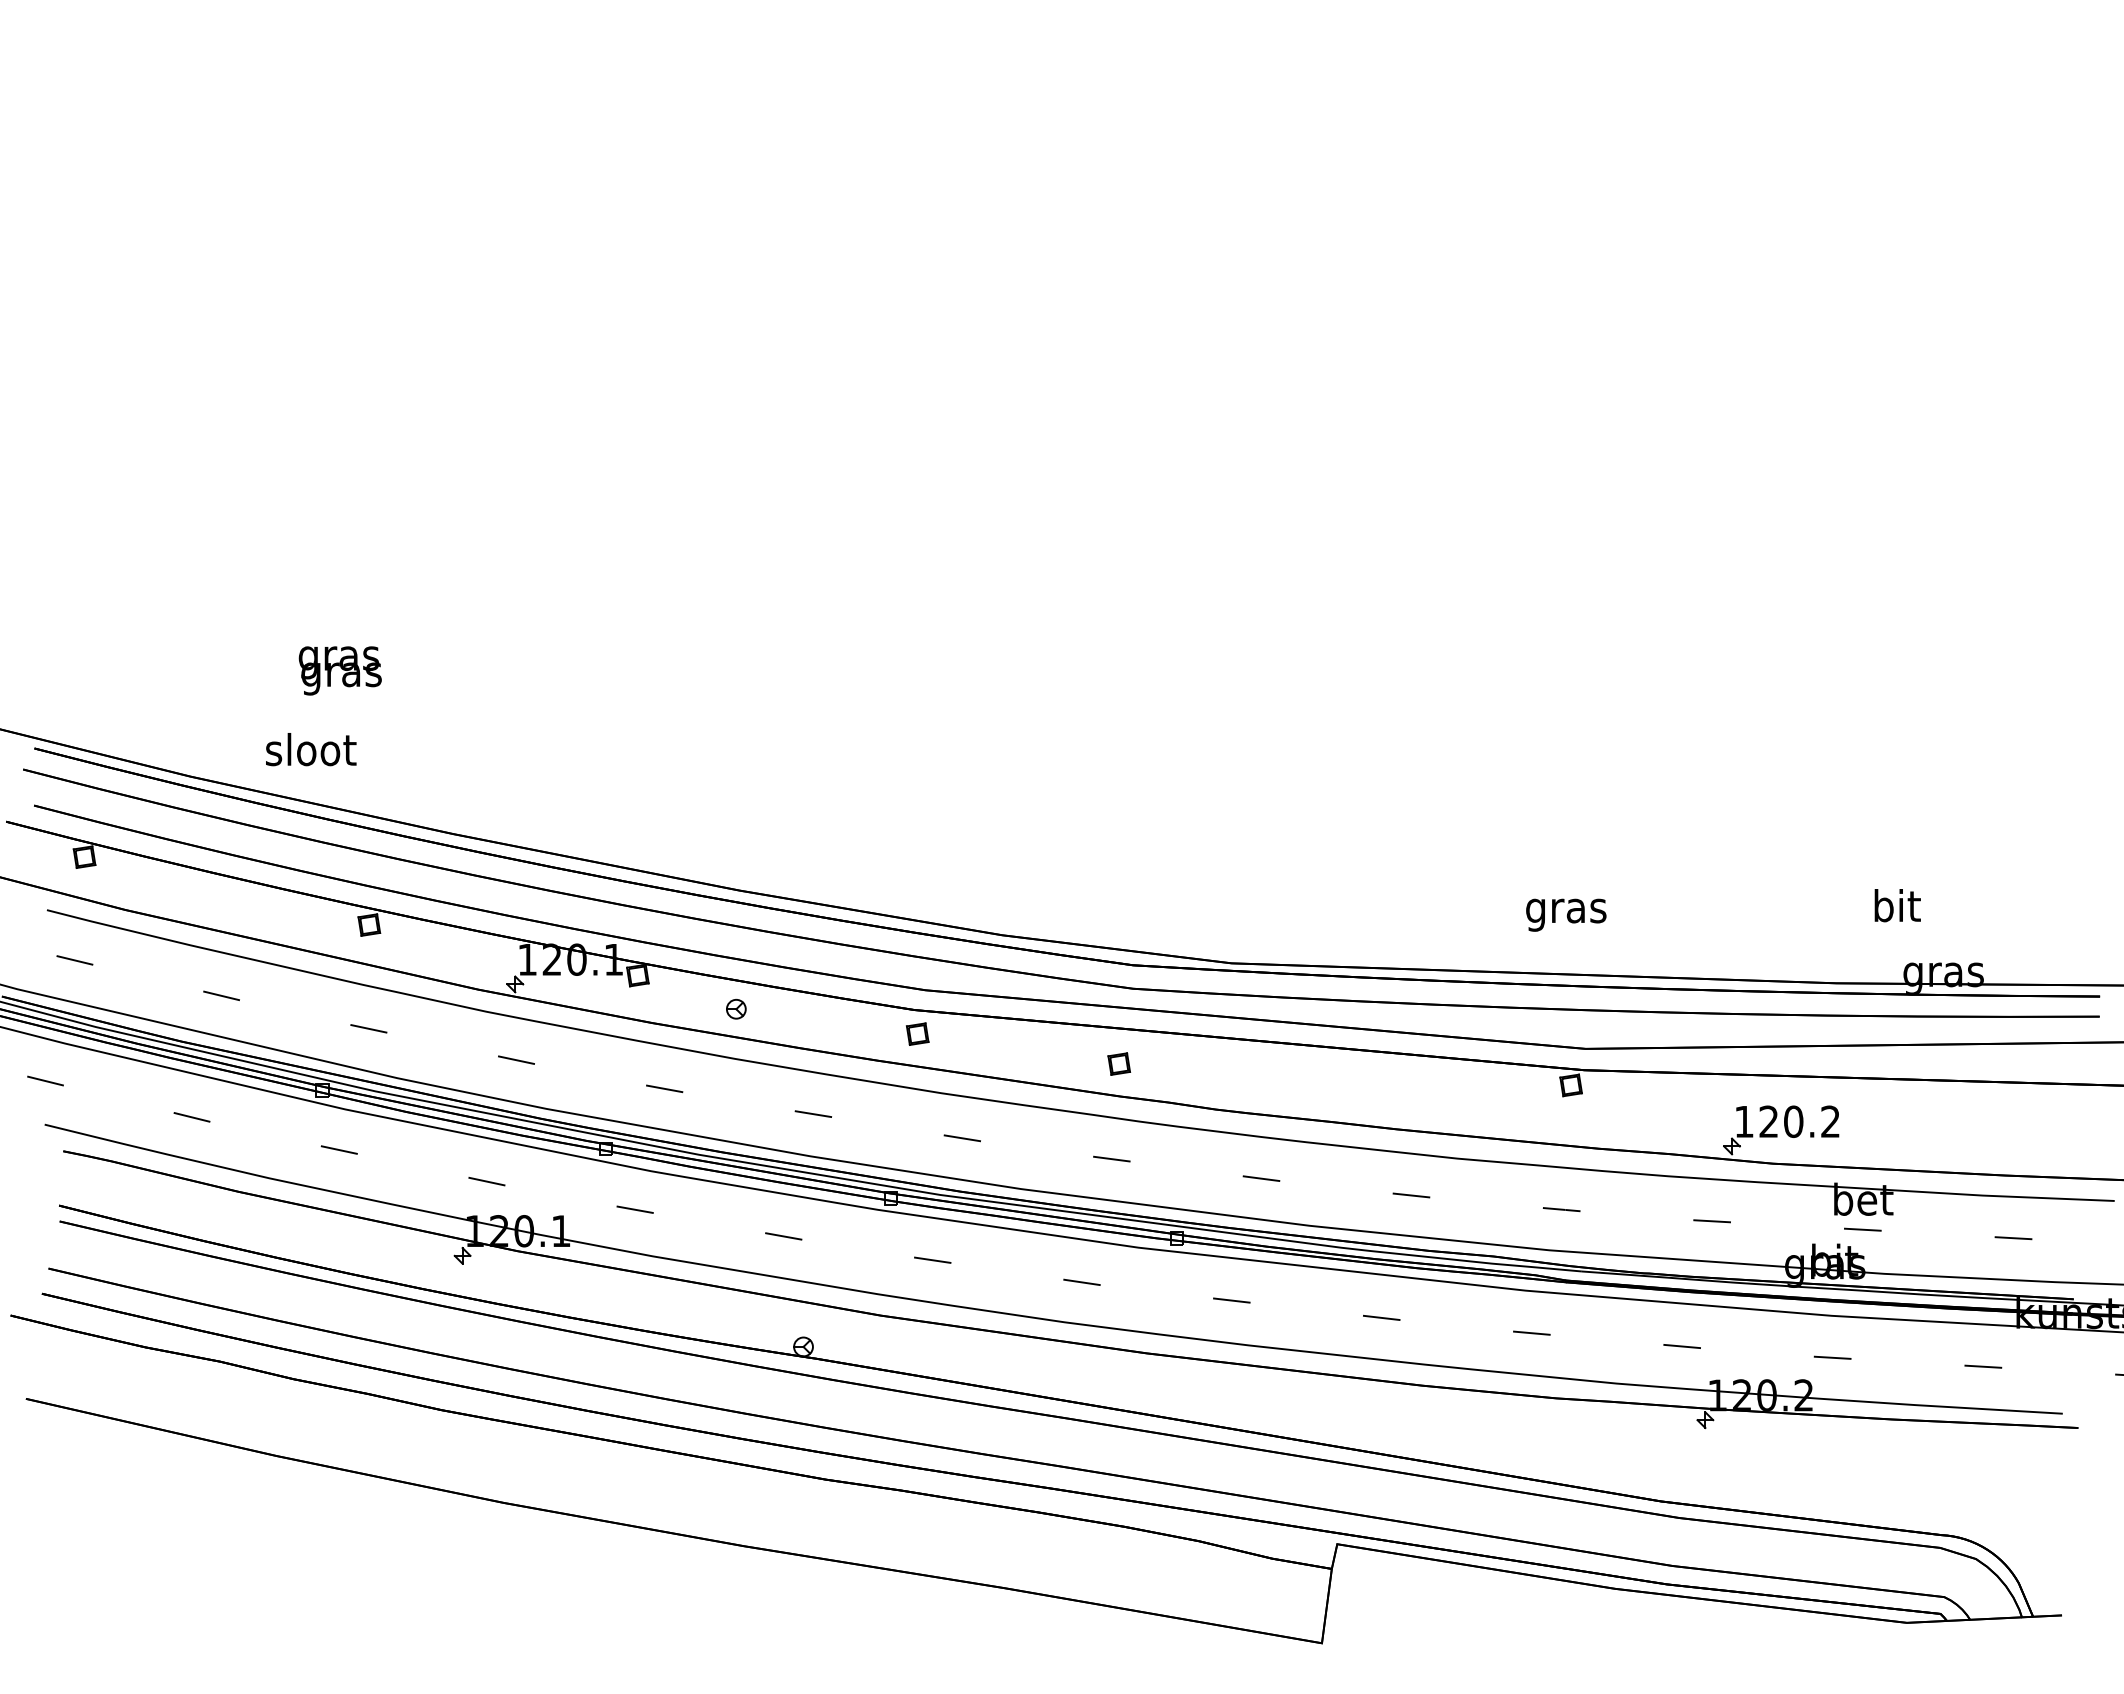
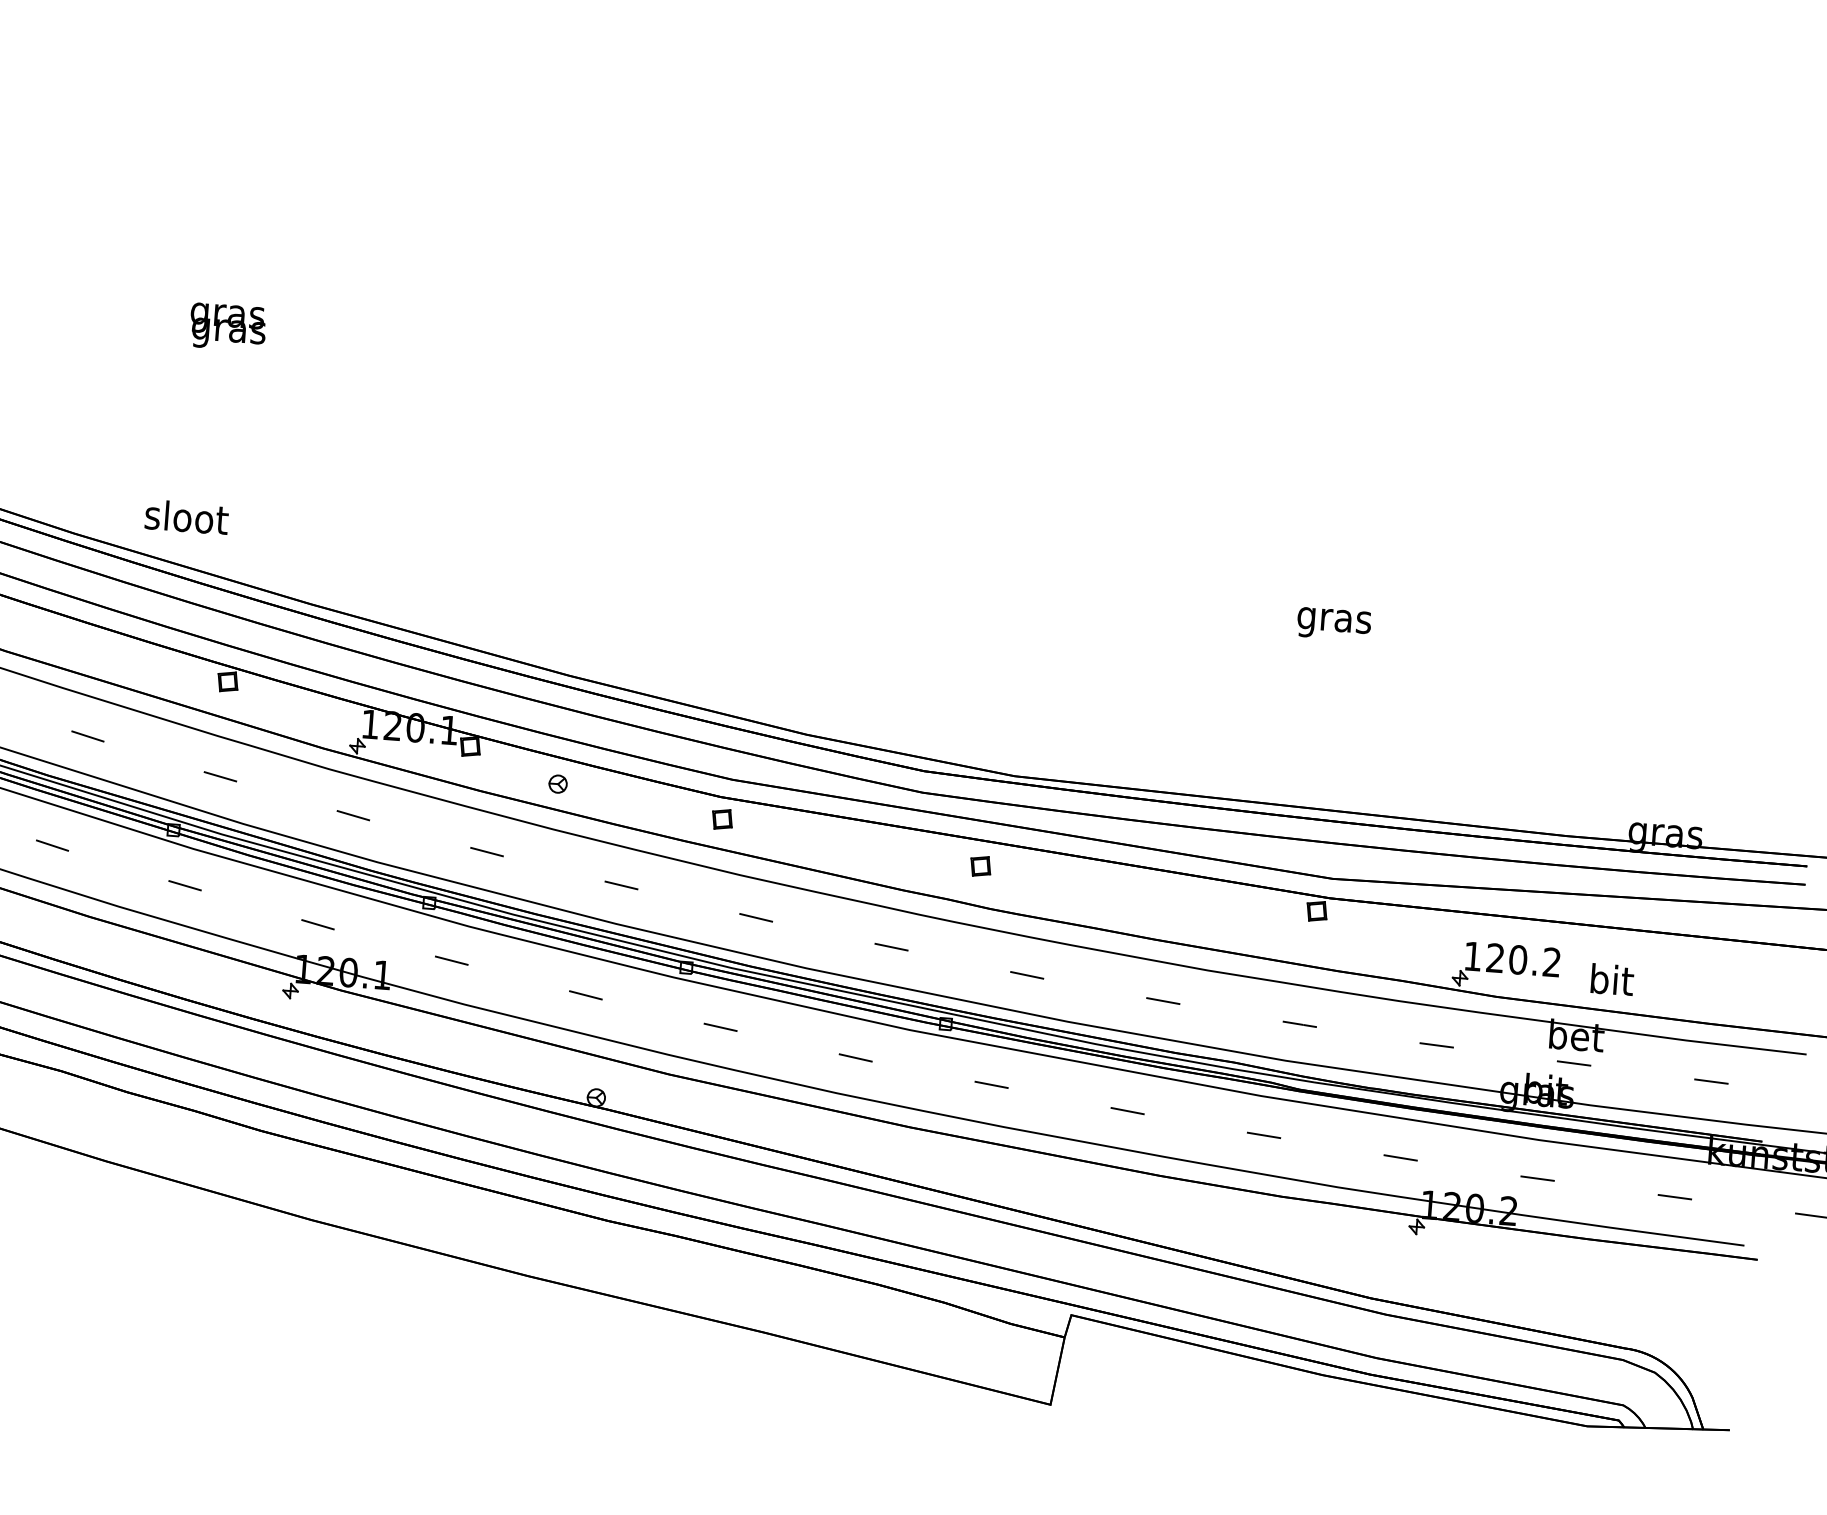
text: (339, 670) -> (227, 326), moved
text: (1897, 905) -> (1612, 979), moved
text: (1566, 914) -> (1334, 623), moved
part: (1119, 1063) -> (981, 865), moved

